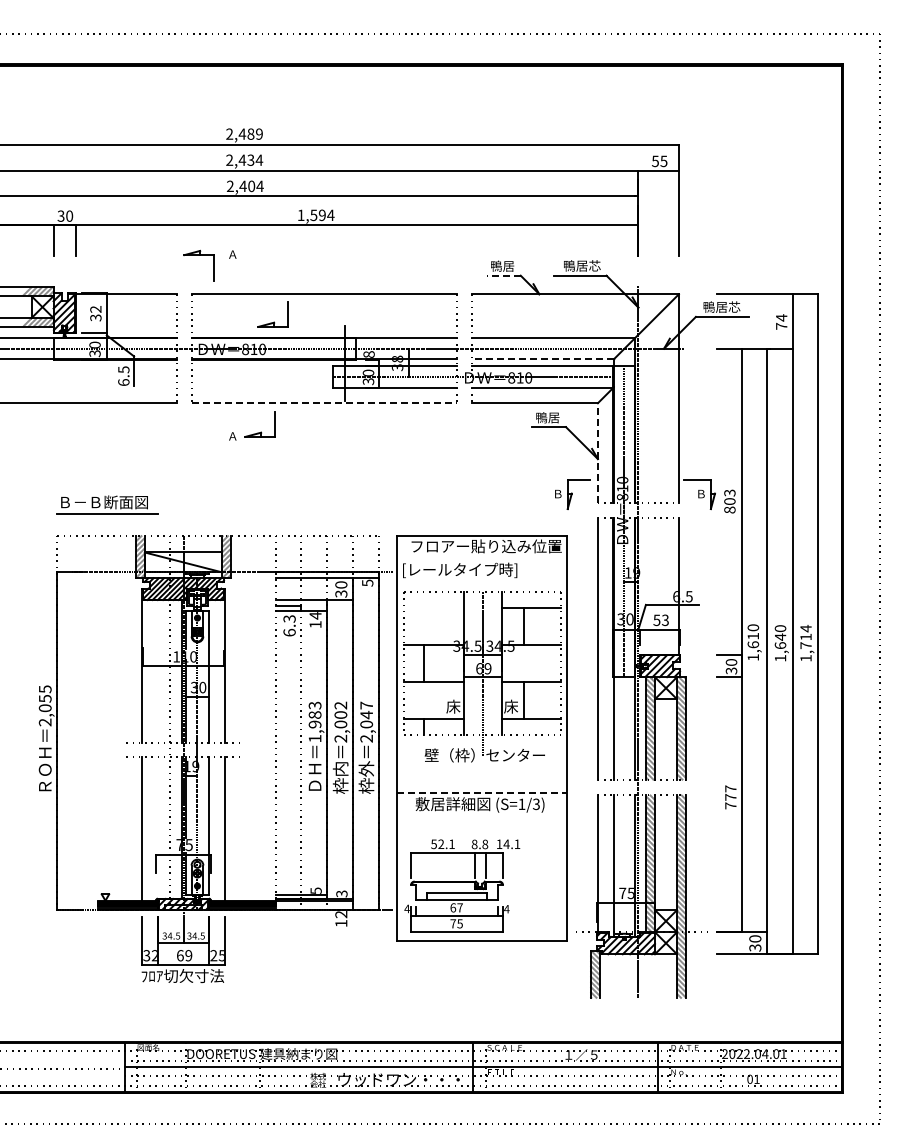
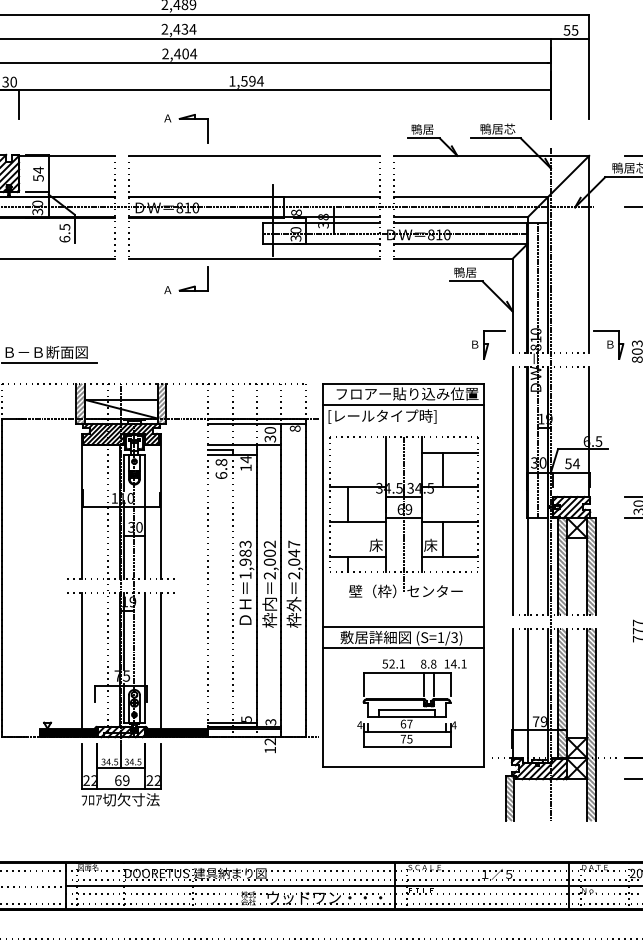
part: (198, 255) -> (193, 119), moved
line: (503, 275) -> (423, 138), dashed -> solid
text: (95, 312) -> (38, 173), 32 -> 54
part: (273, 321) -> (206, 181), removed
line: (542, 359) -> (460, 217), dashed -> solid
line: (324, 403) -> (254, 259), dashed -> solid
line: (597, 453) -> (512, 306), dashed -> solid
line: (481, 557) -> (402, 404), added
text: (367, 582) -> (295, 428), 5 -> 8
text: (289, 618) -> (221, 462), 6.3 -> 6.8
text: (665, 620) -> (576, 464), 53 -> 54
line: (482, 793) -> (403, 627), dashed -> solid
line: (481, 815) -> (402, 648), added
part: (462, 885) -> (412, 702), moved
text: (630, 892) -> (543, 720), 75 -> 79
text: (146, 955) -> (86, 780), 32 -> 22
text: (220, 955) -> (156, 780), 25 -> 22

